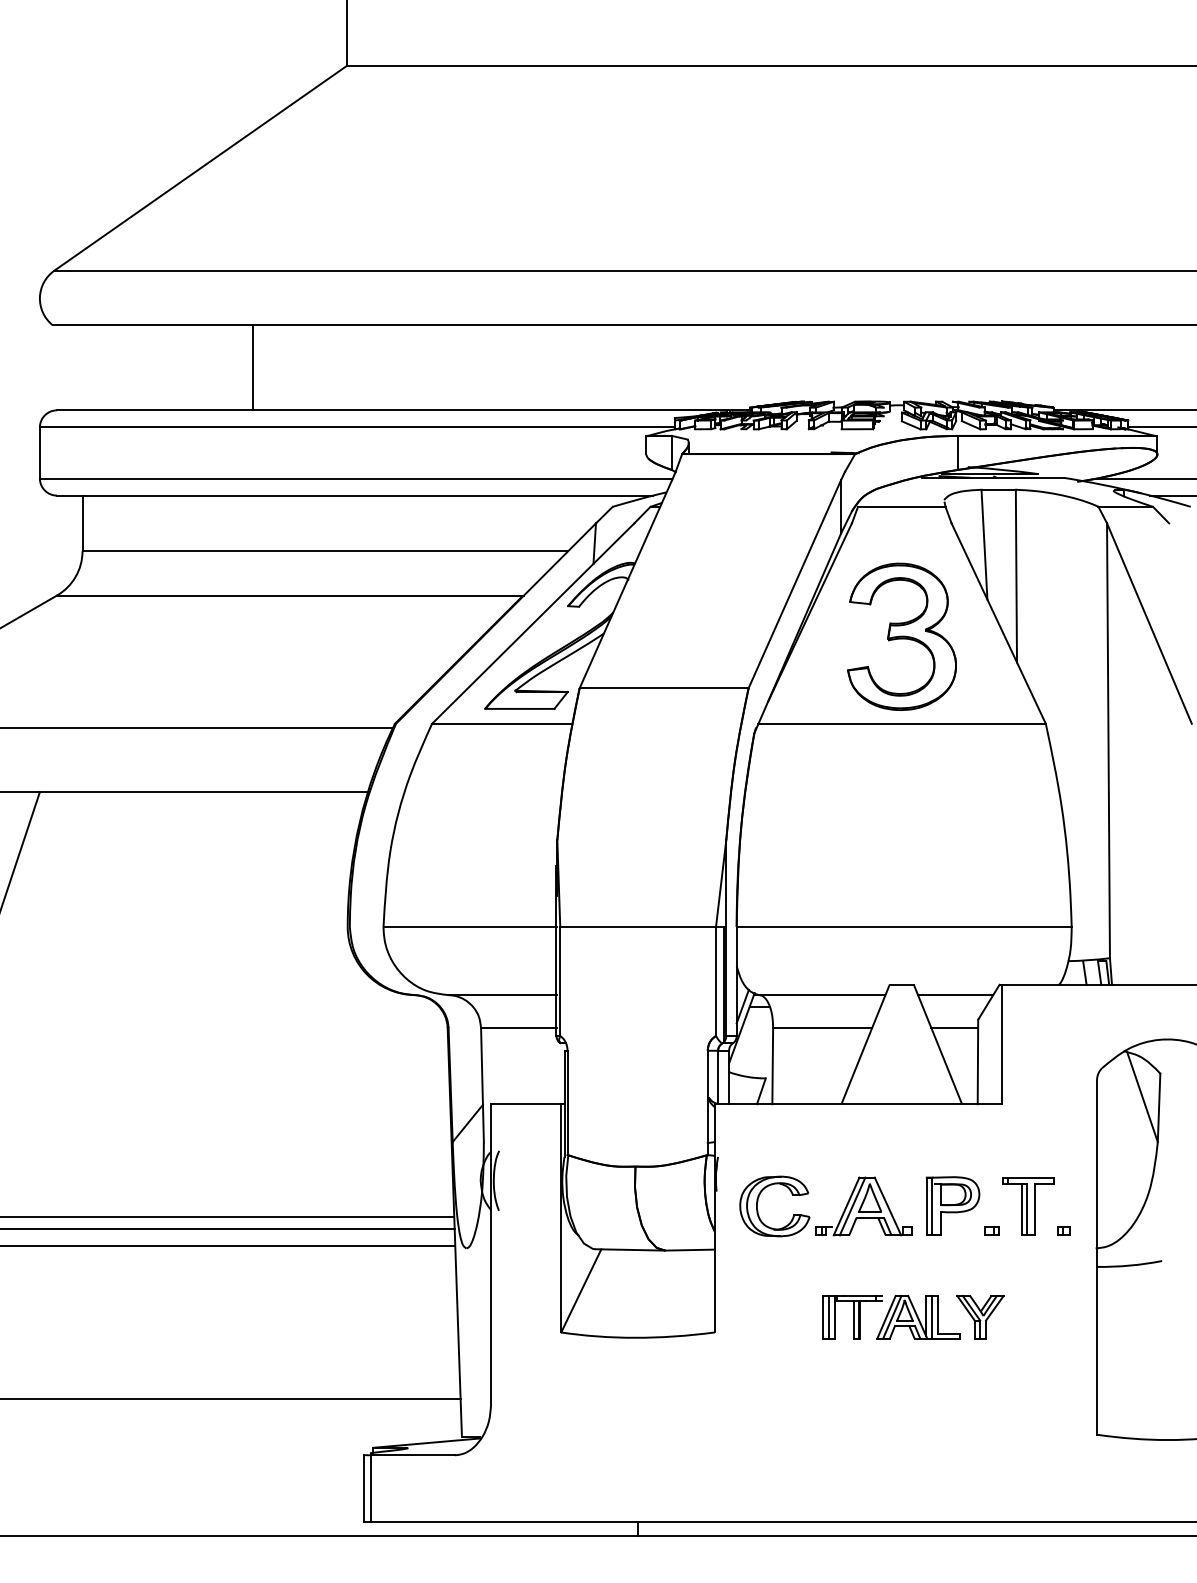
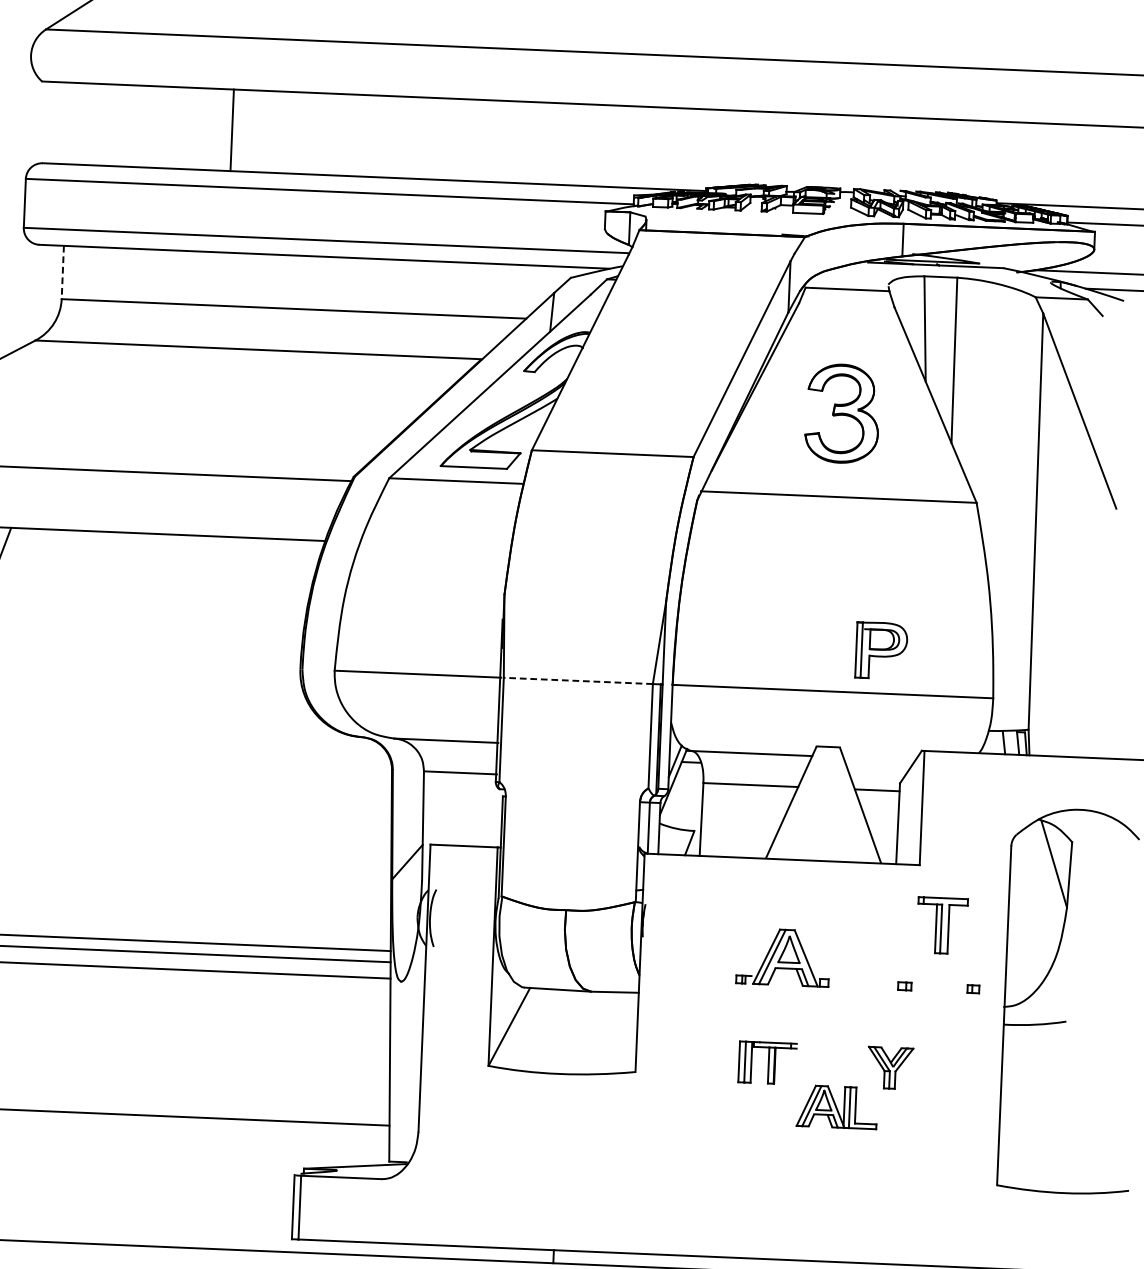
line: (82, 523) -> (62, 272), solid -> dashed
part: (901, 636) -> (842, 413), size x0.7
line: (638, 926) -> (578, 680), solid -> dashed
line: (955, 995) -> (879, 759), removed
part: (758, 1202) -> (682, 949), removed
part: (952, 1205) -> (880, 650), moved
part: (1028, 1206) -> (942, 925), moved
part: (918, 1317) -> (836, 1107), moved

